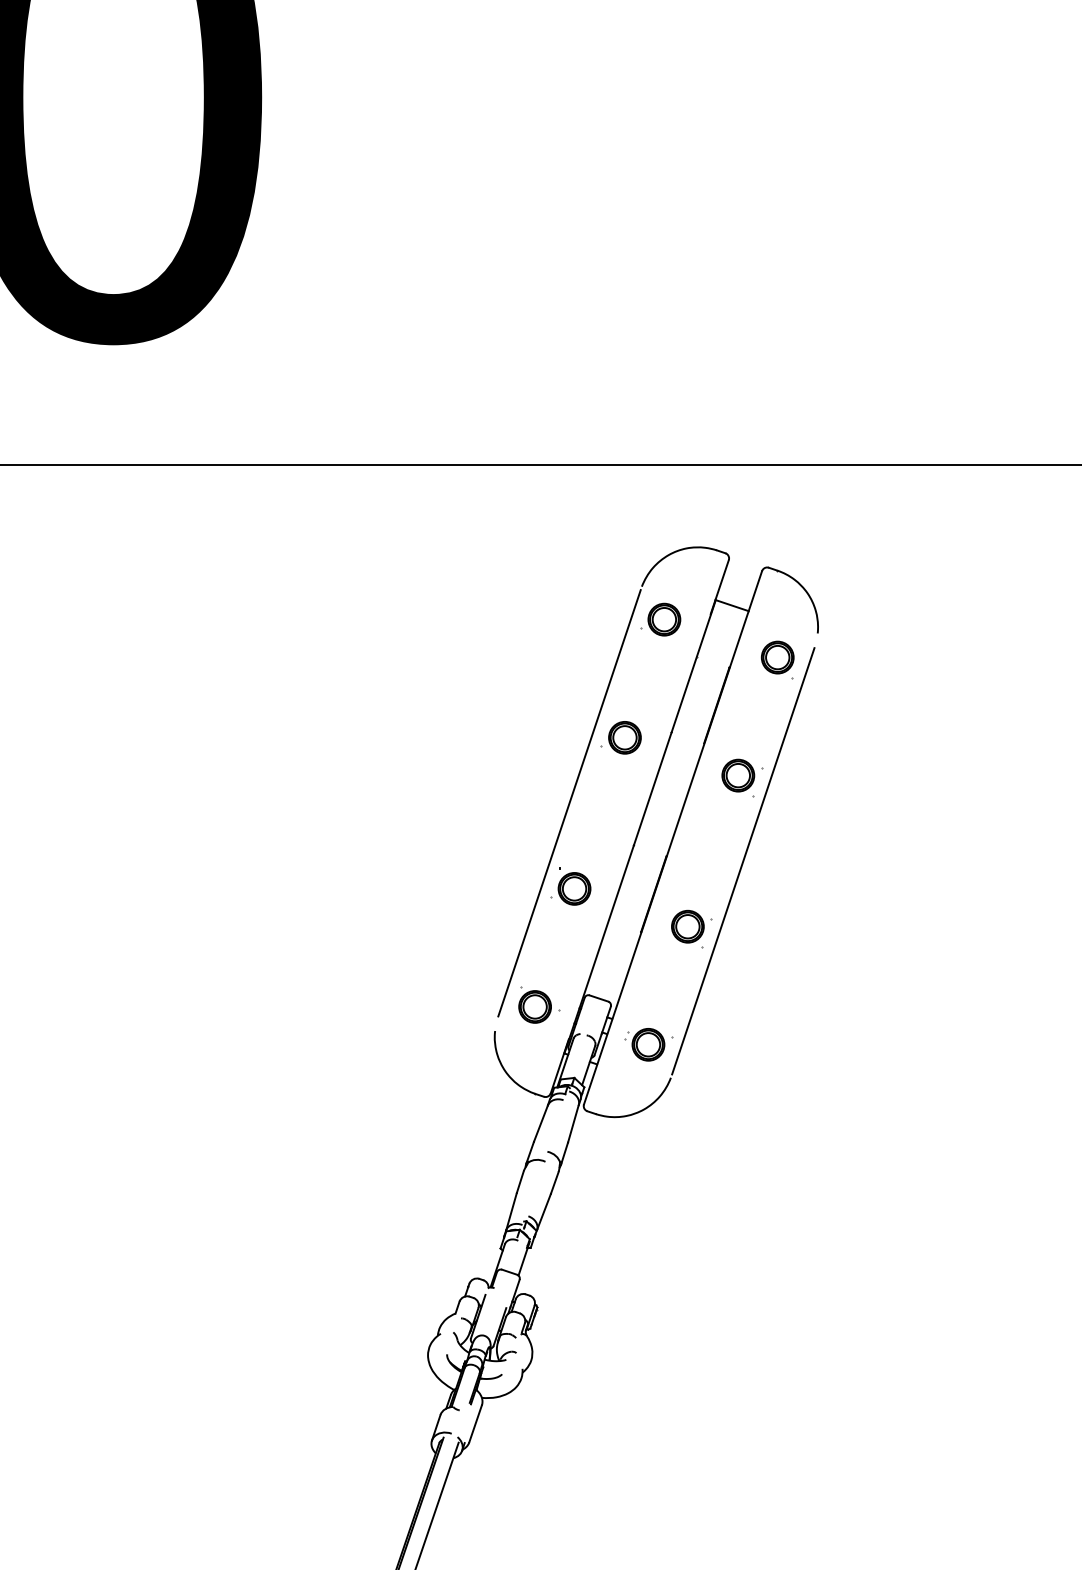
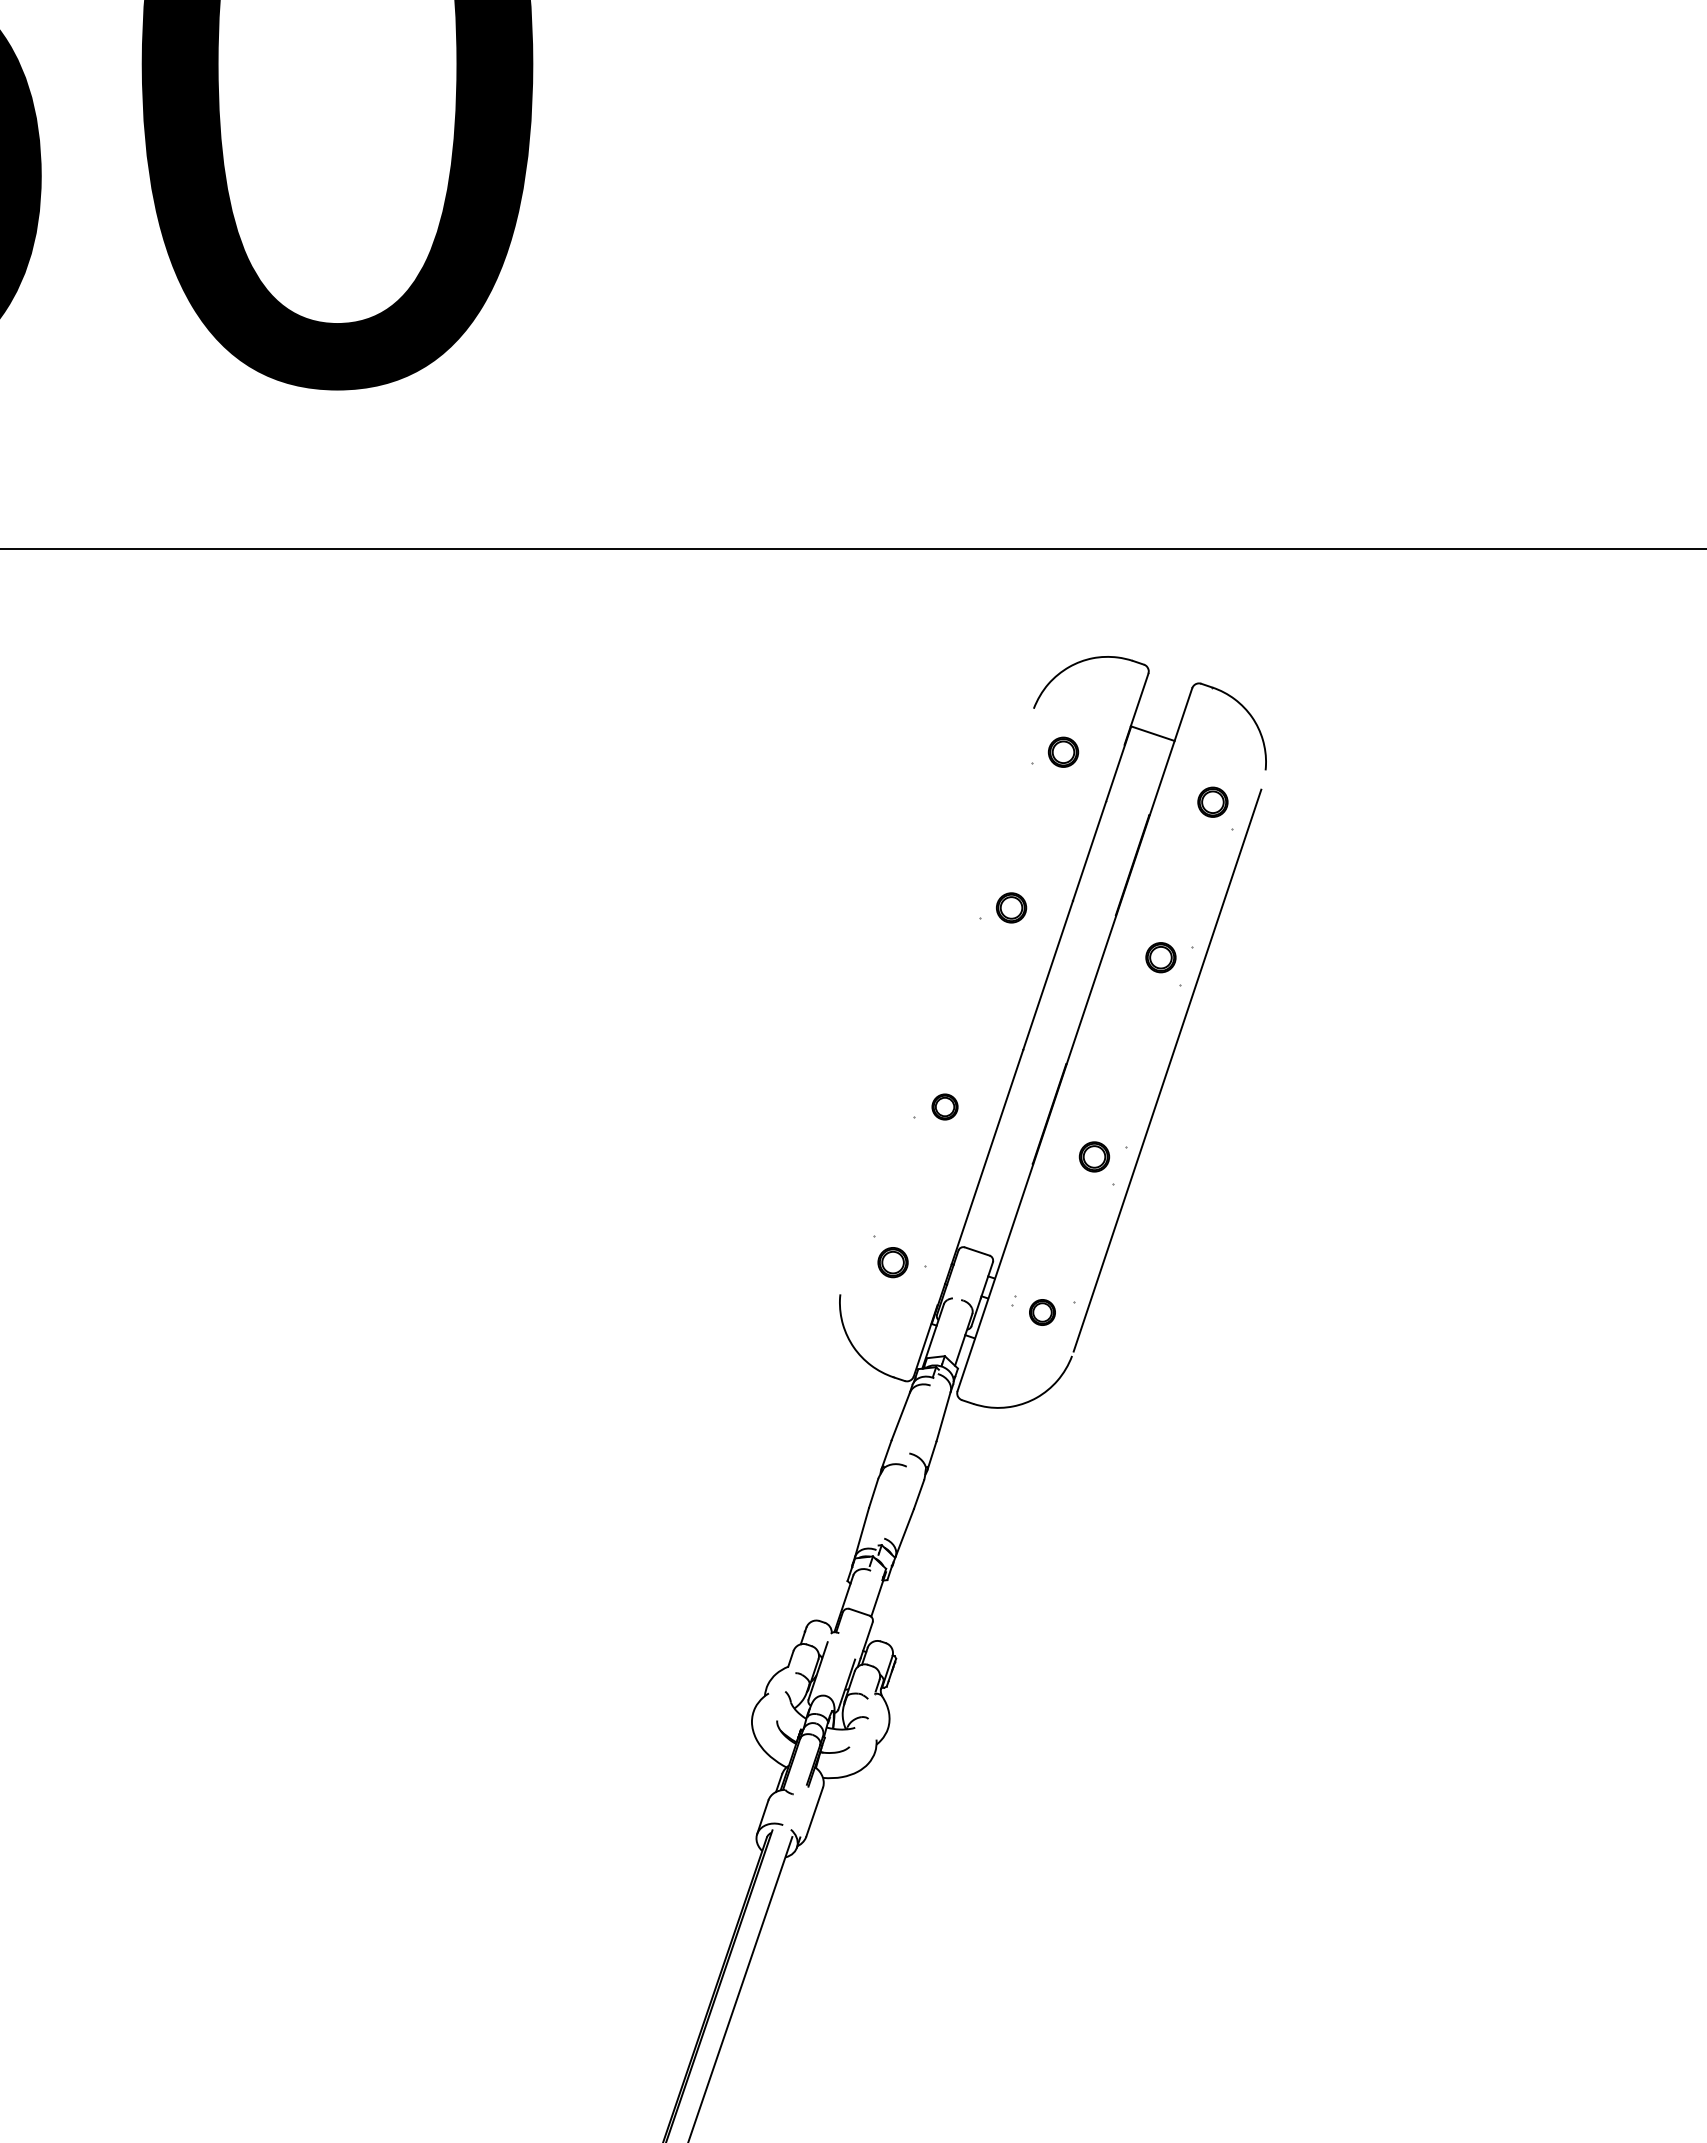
part: (664, 619) -> (1063, 752), size x0.7
part: (777, 657) -> (1212, 802), size x0.7
part: (624, 737) -> (1011, 907), size x0.7
part: (737, 775) -> (1160, 957), size x0.7
line: (569, 803) -> (938, 994), removed
part: (574, 888) -> (944, 1106), size x0.6
part: (687, 926) -> (1094, 1156), size x0.7
part: (534, 1006) -> (892, 1262), size x0.7
part: (648, 1044) -> (1042, 1312), size x0.6

